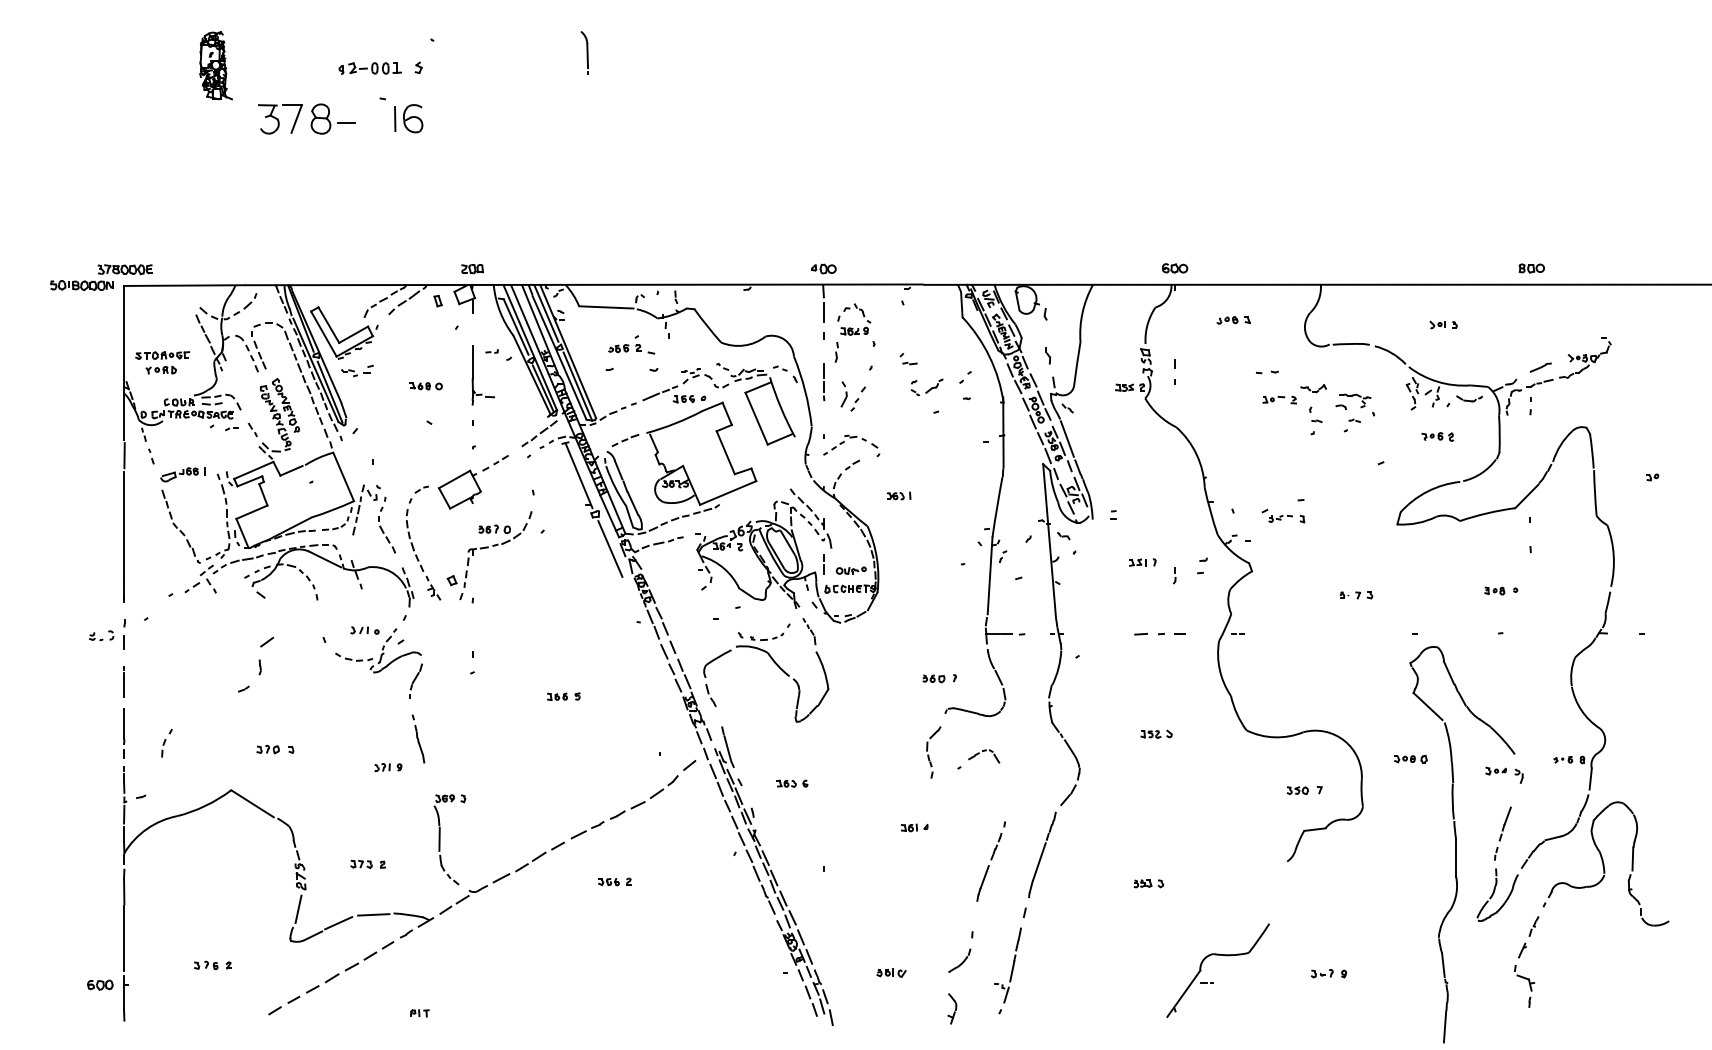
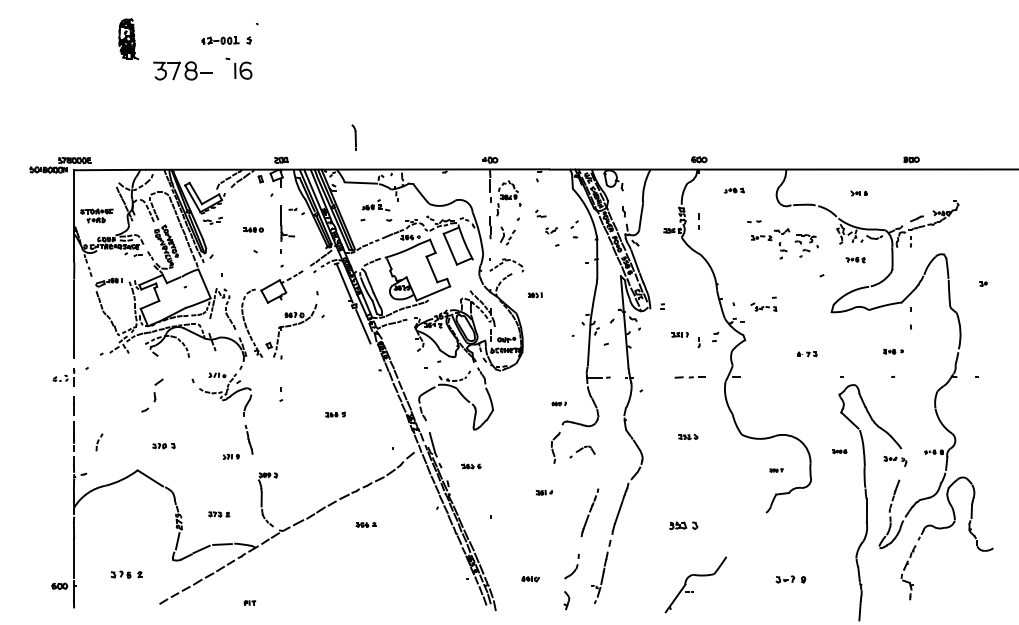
part: (583, 52) -> (353, 137), moved
part: (926, 387) -> (551, 230), size x0.6
part: (938, 677) -> (558, 403), size x0.7
part: (1410, 758) -> (839, 451), size x0.7
part: (1304, 790) -> (776, 470), size x0.6
part: (1148, 884) -> (683, 526), size x1.6
part: (212, 965) -> (126, 574), size x1.4
part: (1328, 973) -> (790, 579), size x1.4
part: (1213, 982) -> (693, 591), moved

